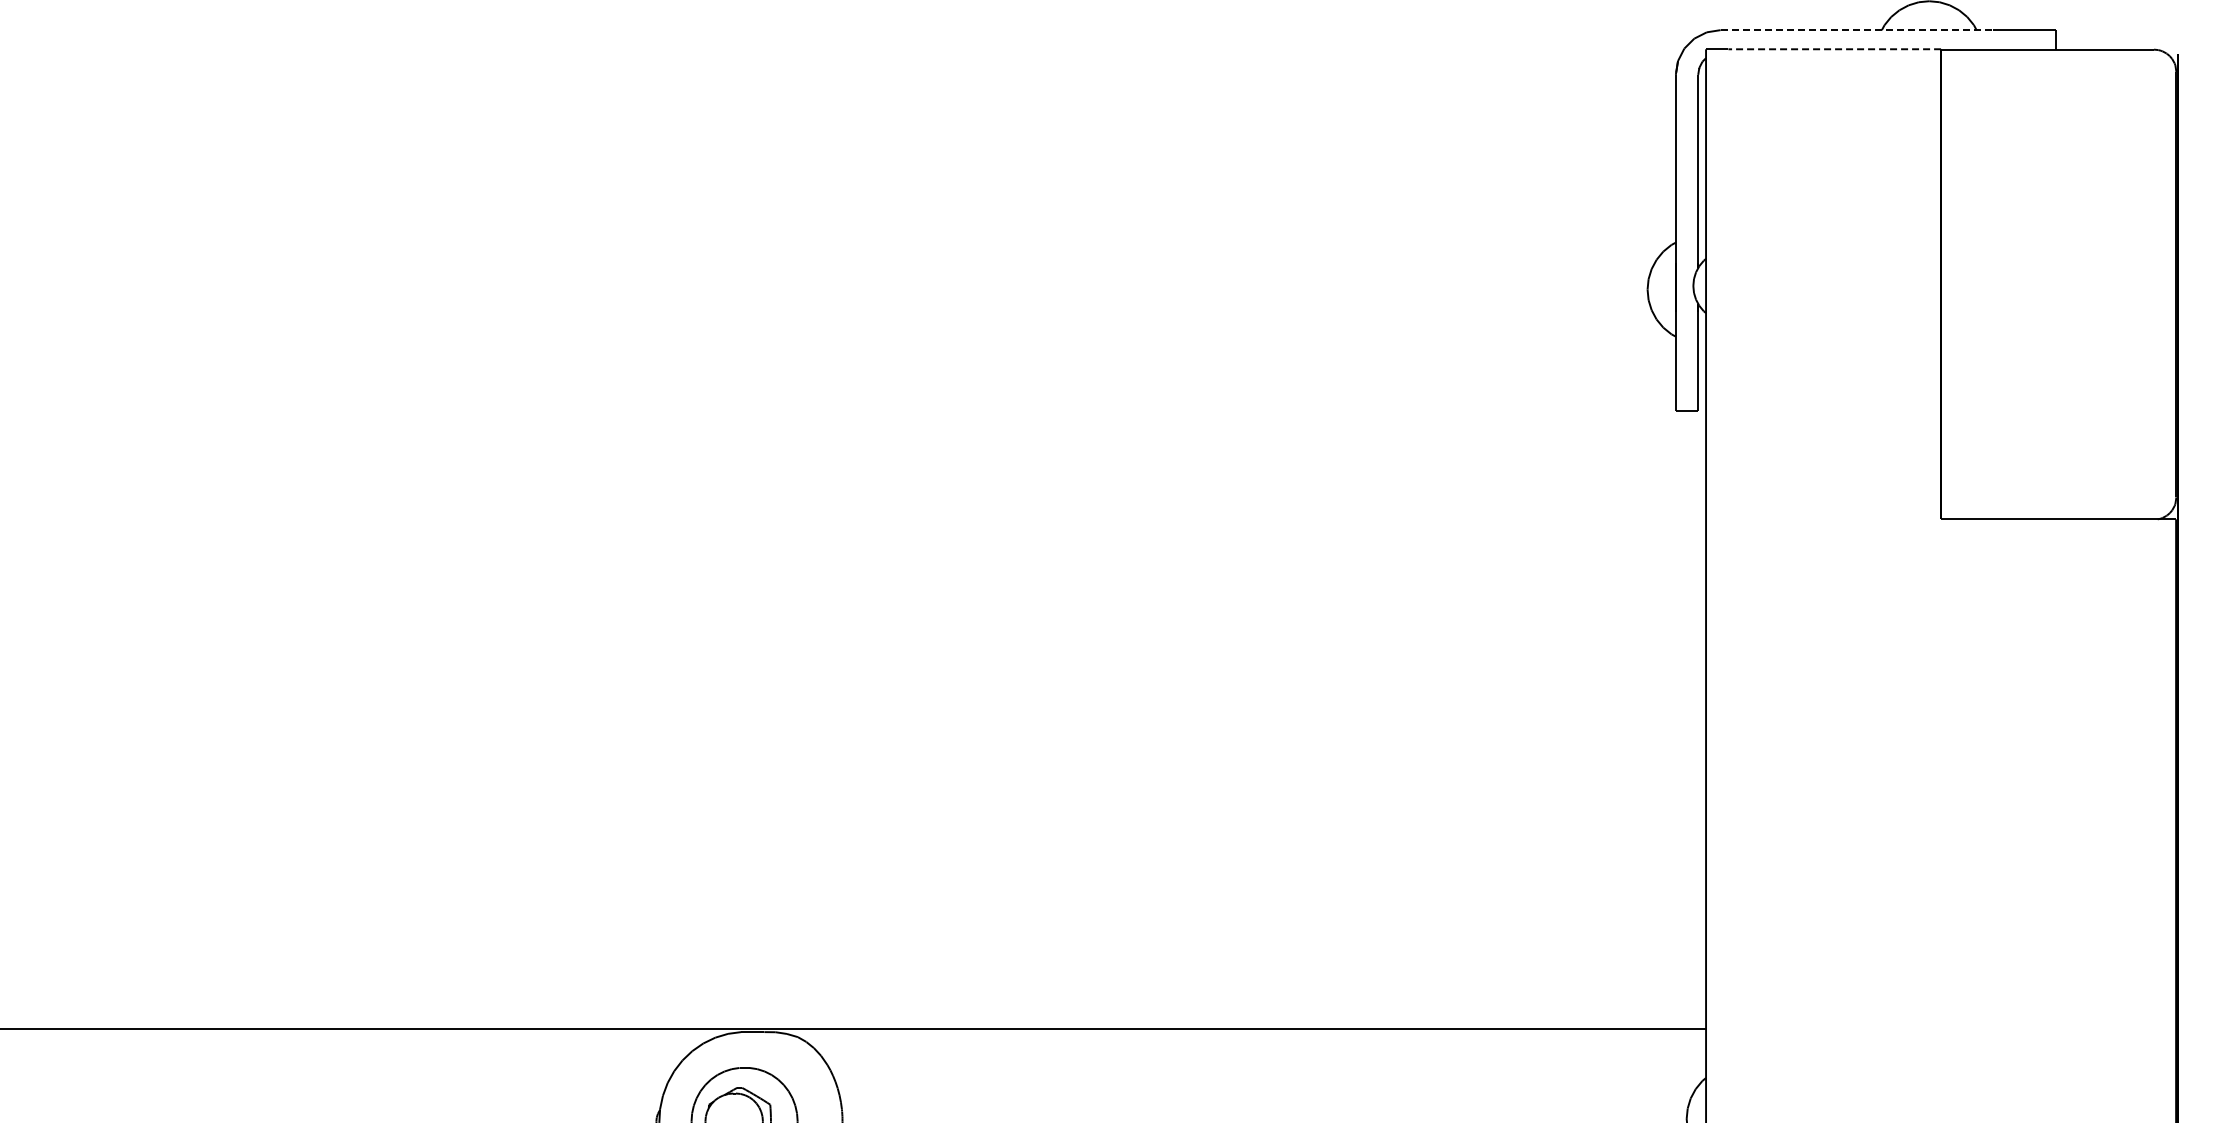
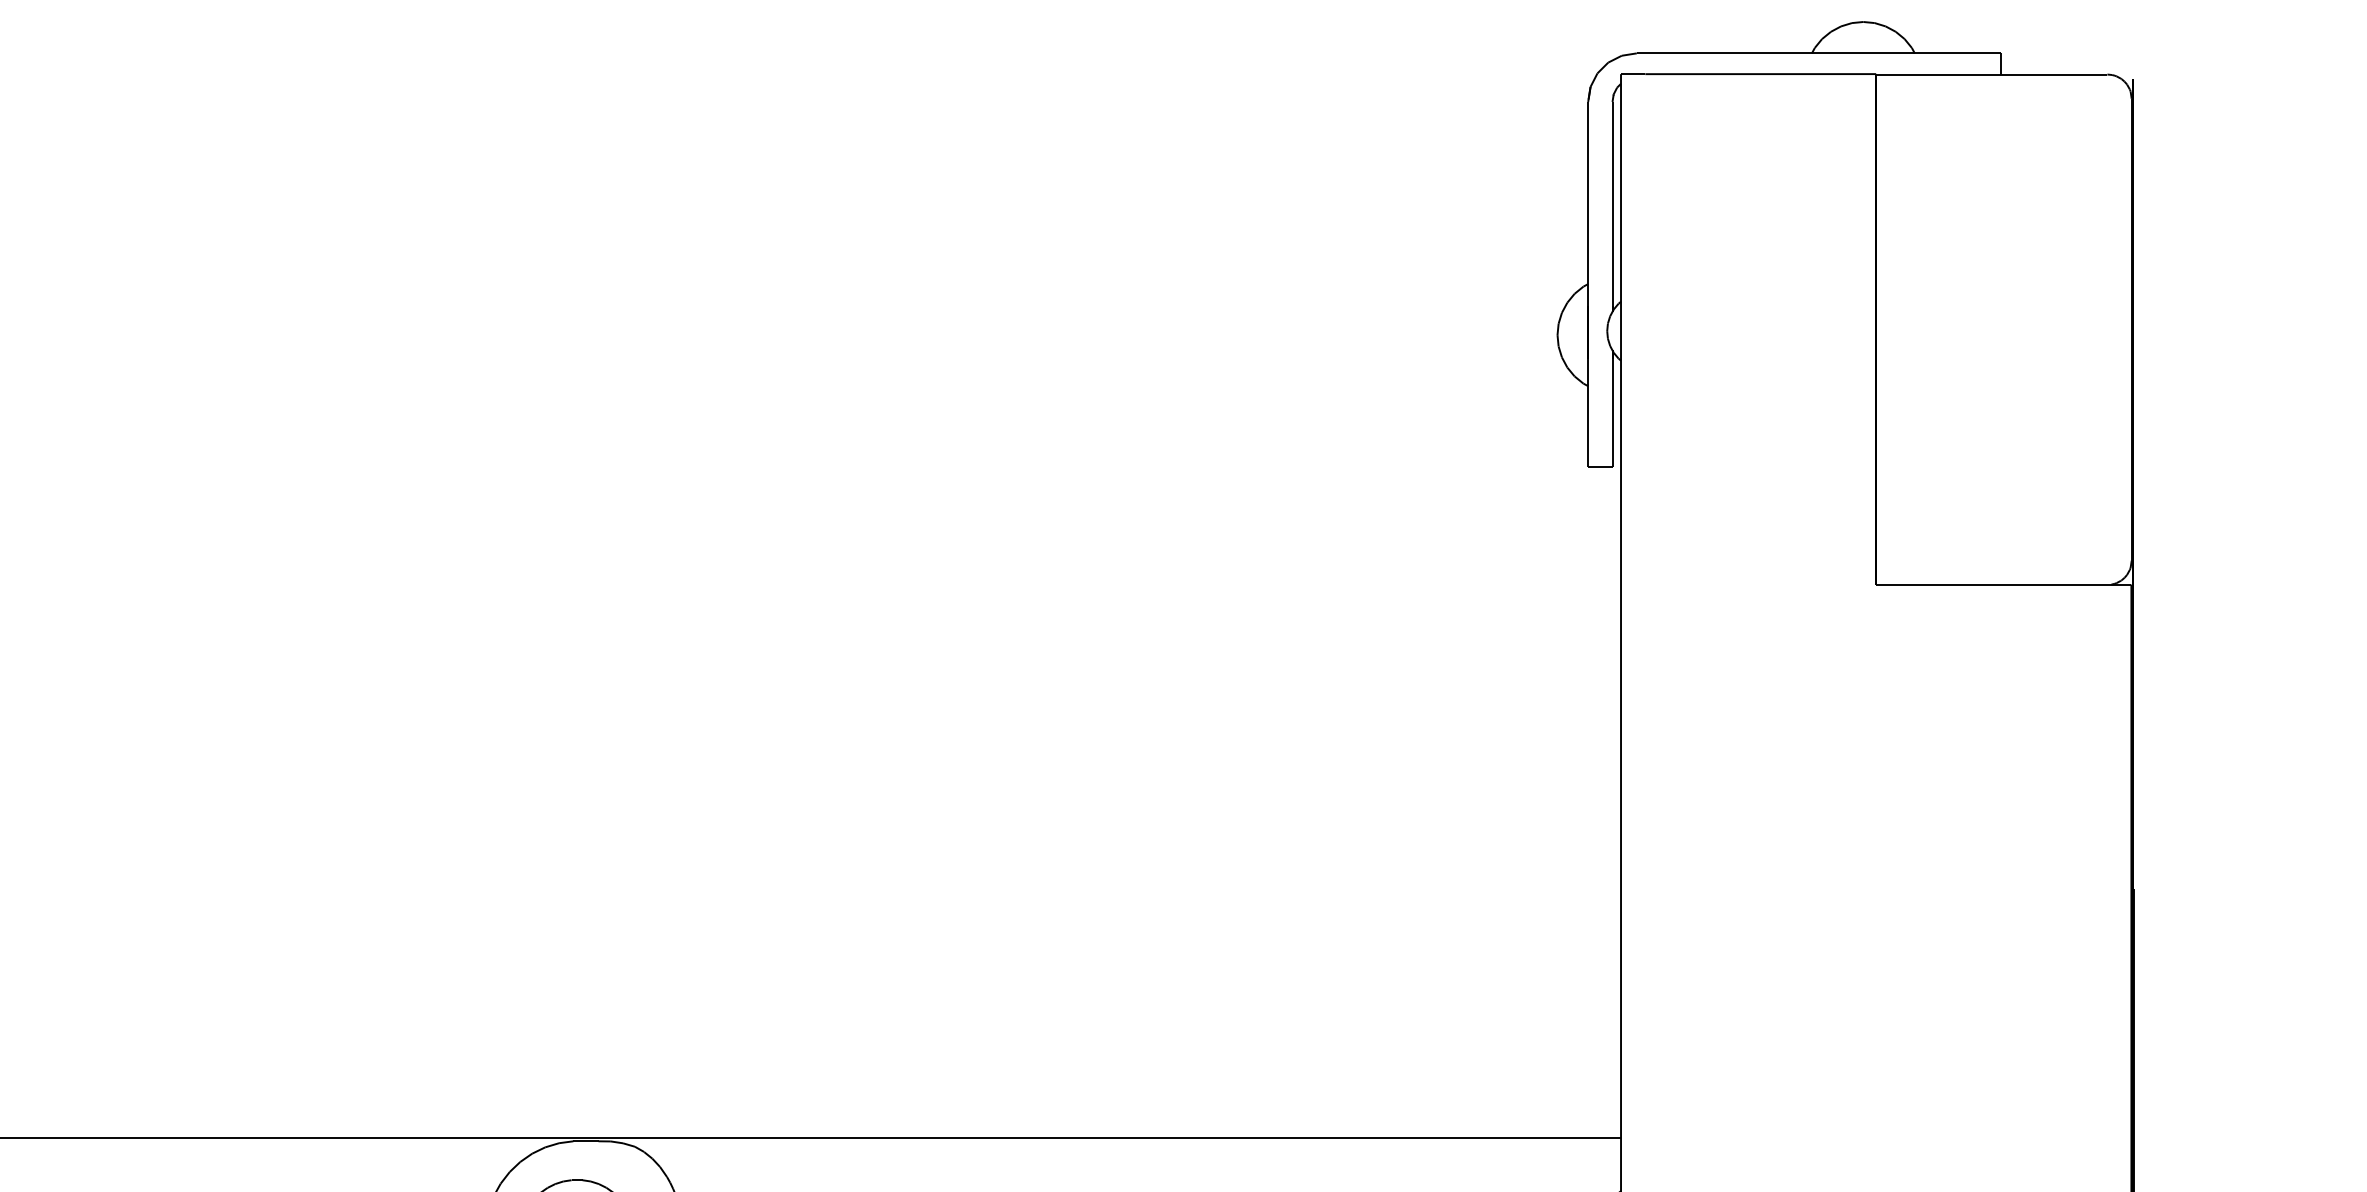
line: (1857, 30) -> (1785, 53), dashed -> solid
line: (1834, 49) -> (1760, 74), dashed -> solid

